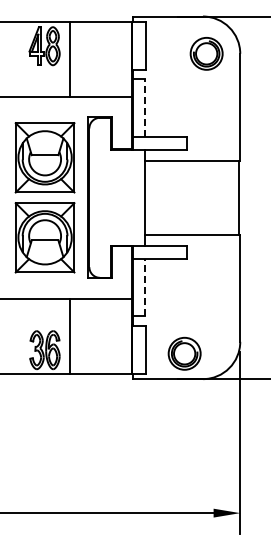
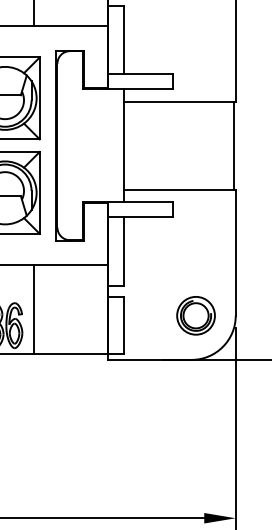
line: (145, 108) -> (123, 40), dashed -> solid
line: (145, 287) -> (123, 251), dashed -> solid
part: (184, 353) -> (195, 315), moved

